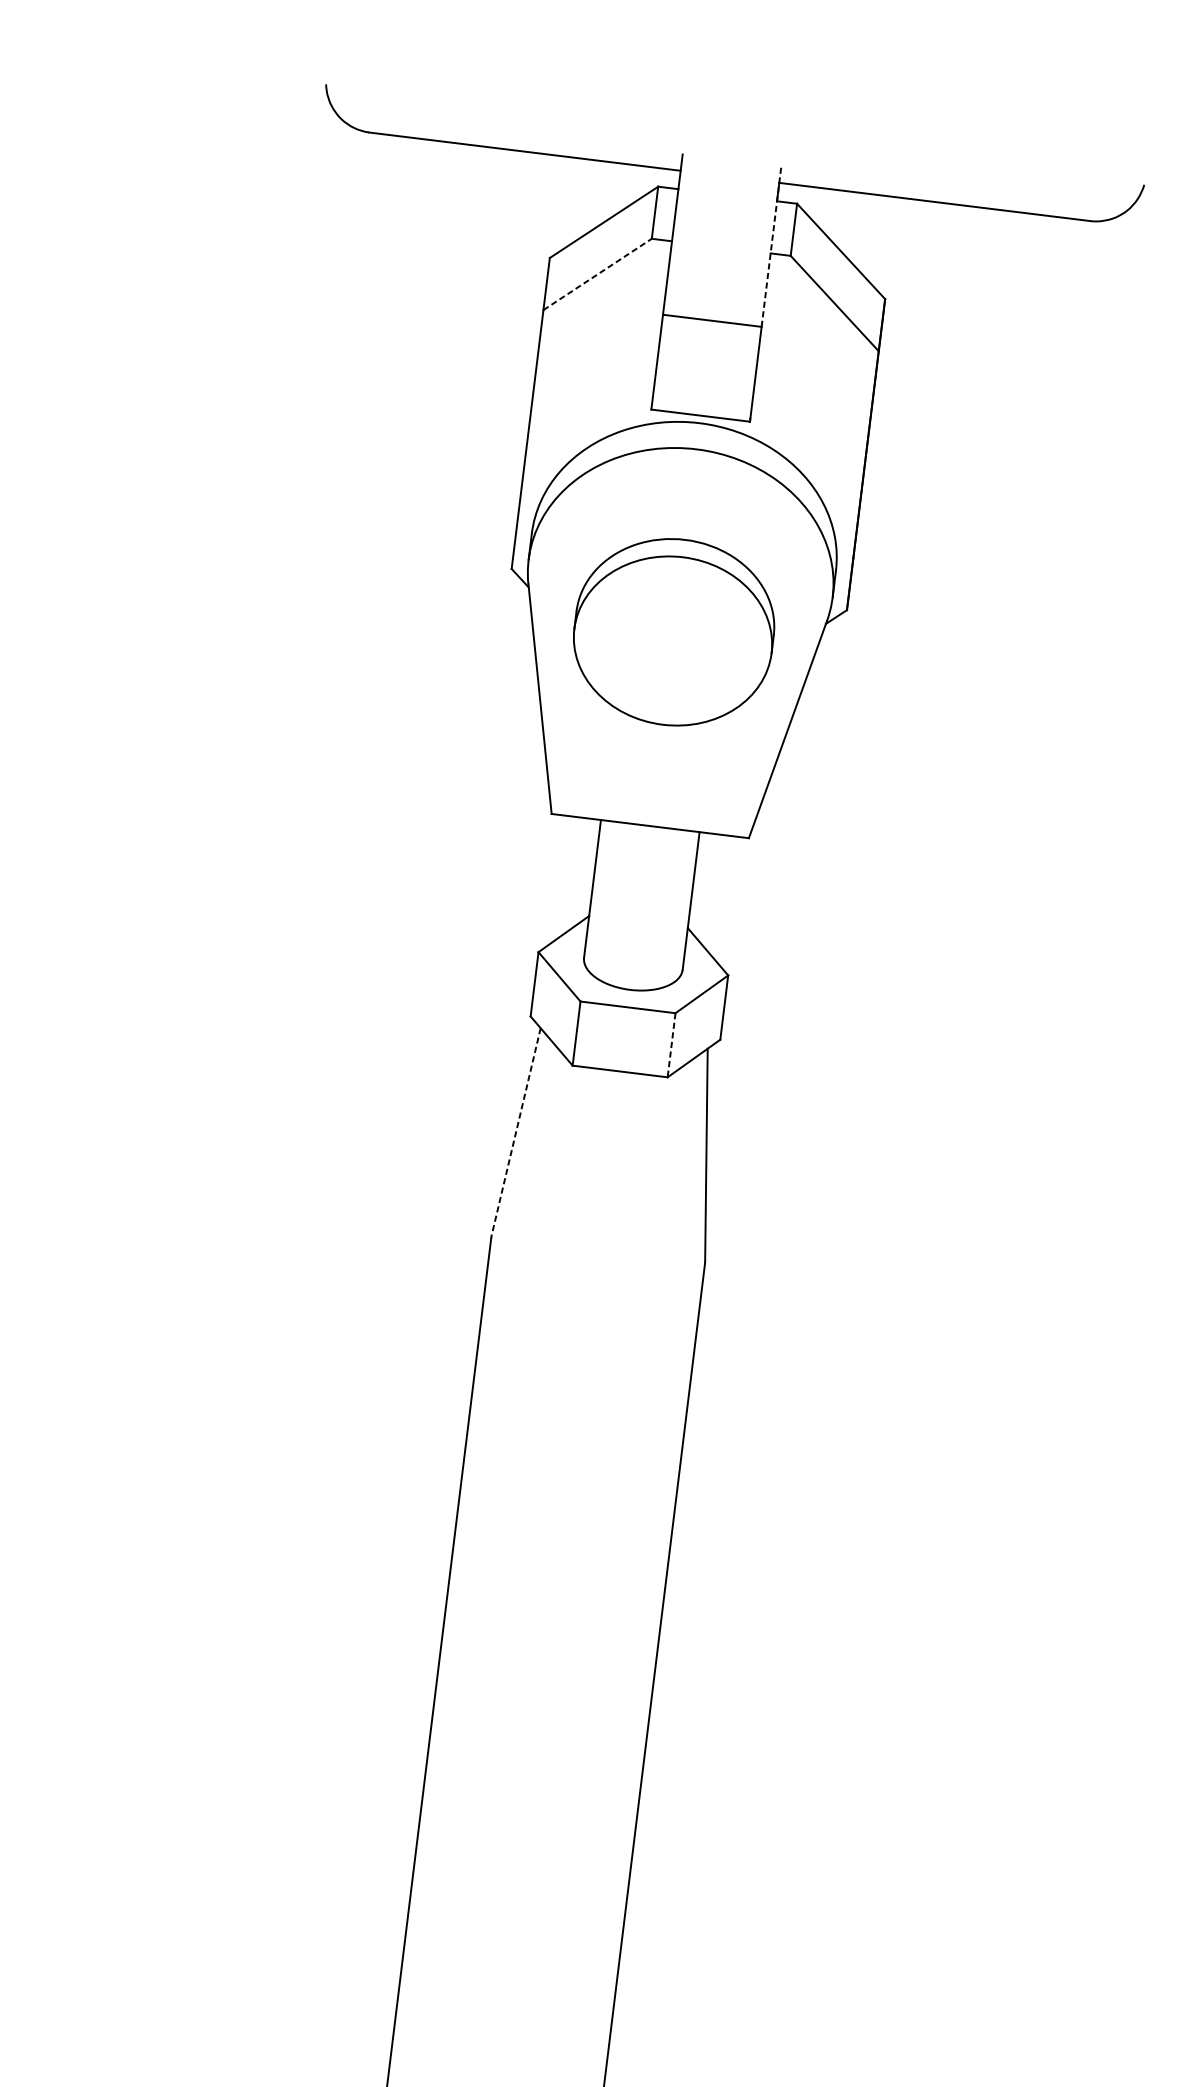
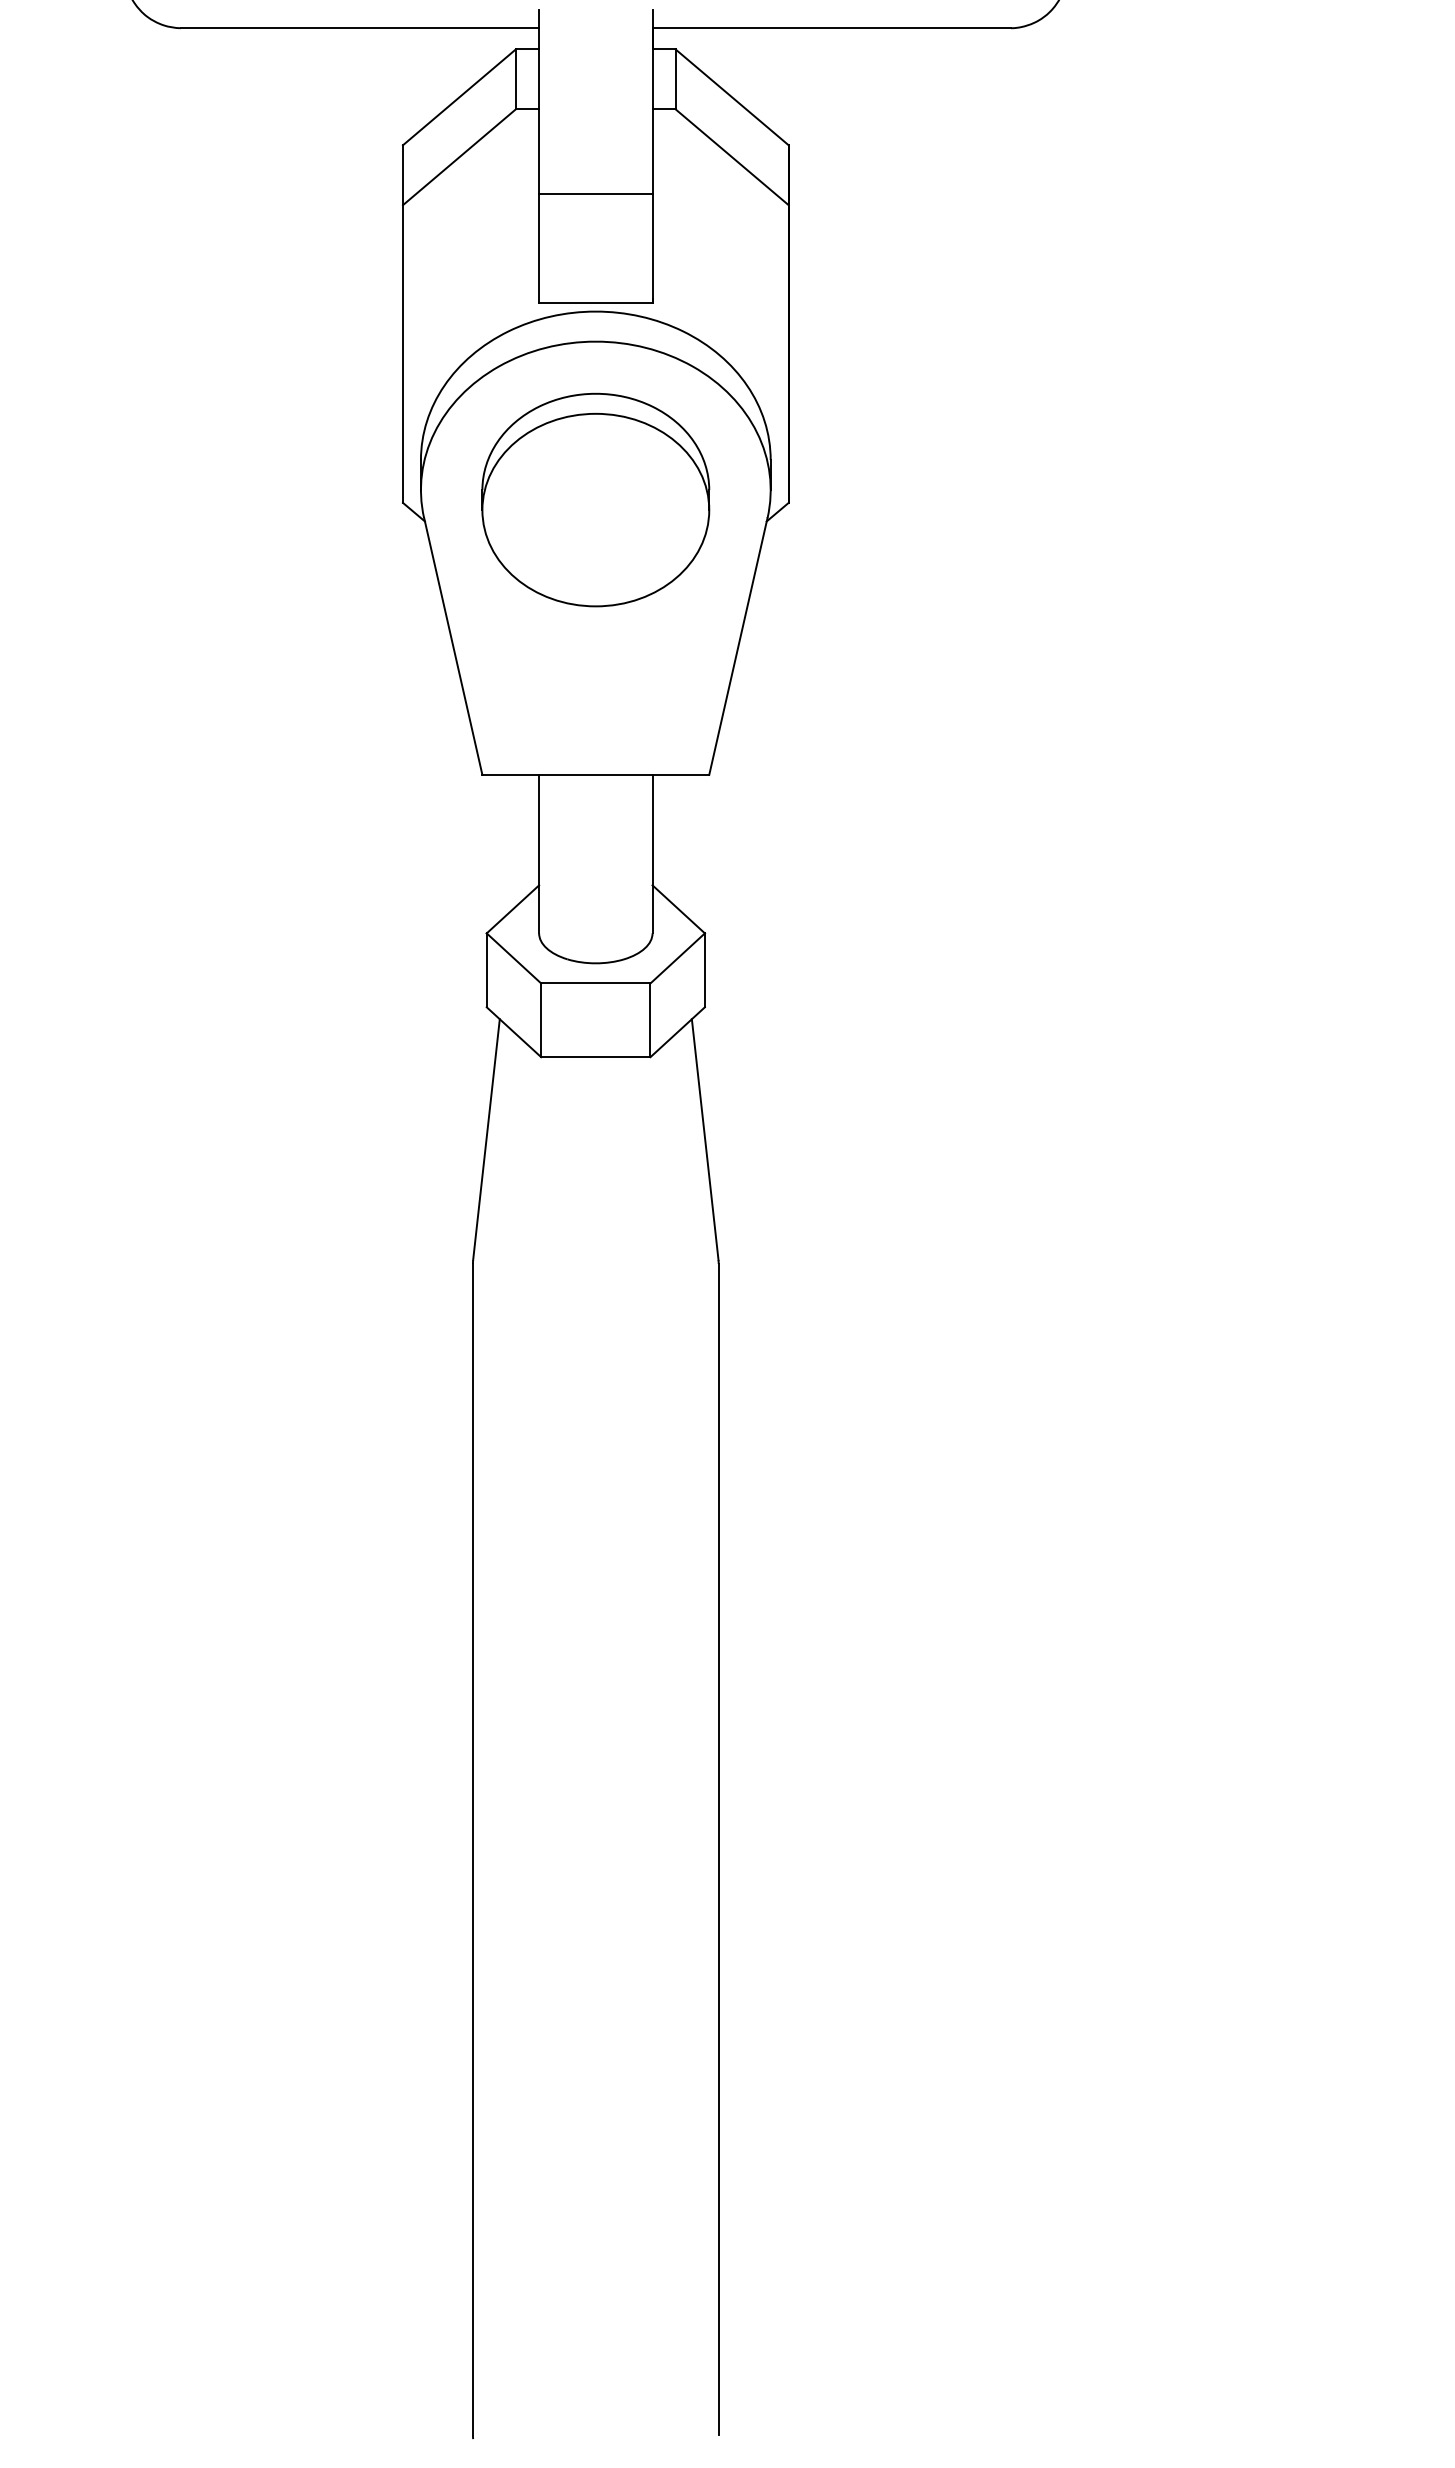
line: (771, 246) -> (652, 101), dashed -> solid
line: (597, 273) -> (459, 156), dashed -> solid
part: (673, 631) -> (595, 499), moved
line: (671, 1045) -> (650, 1020), dashed -> solid
line: (516, 1132) -> (486, 1140), dashed -> solid

